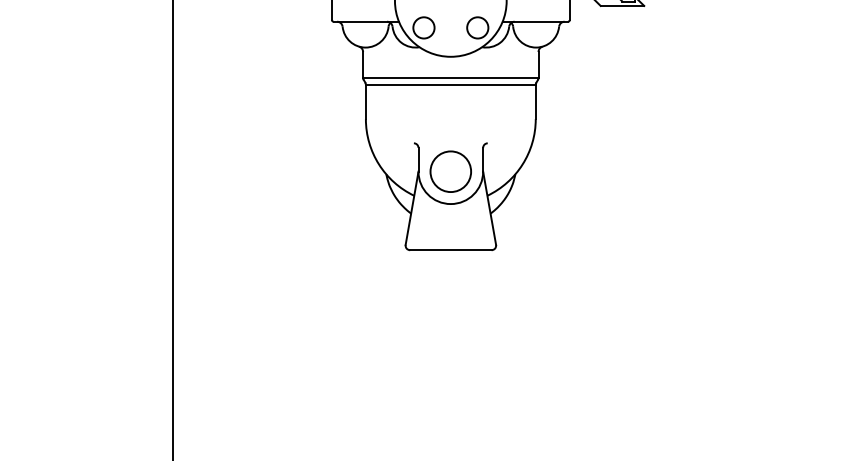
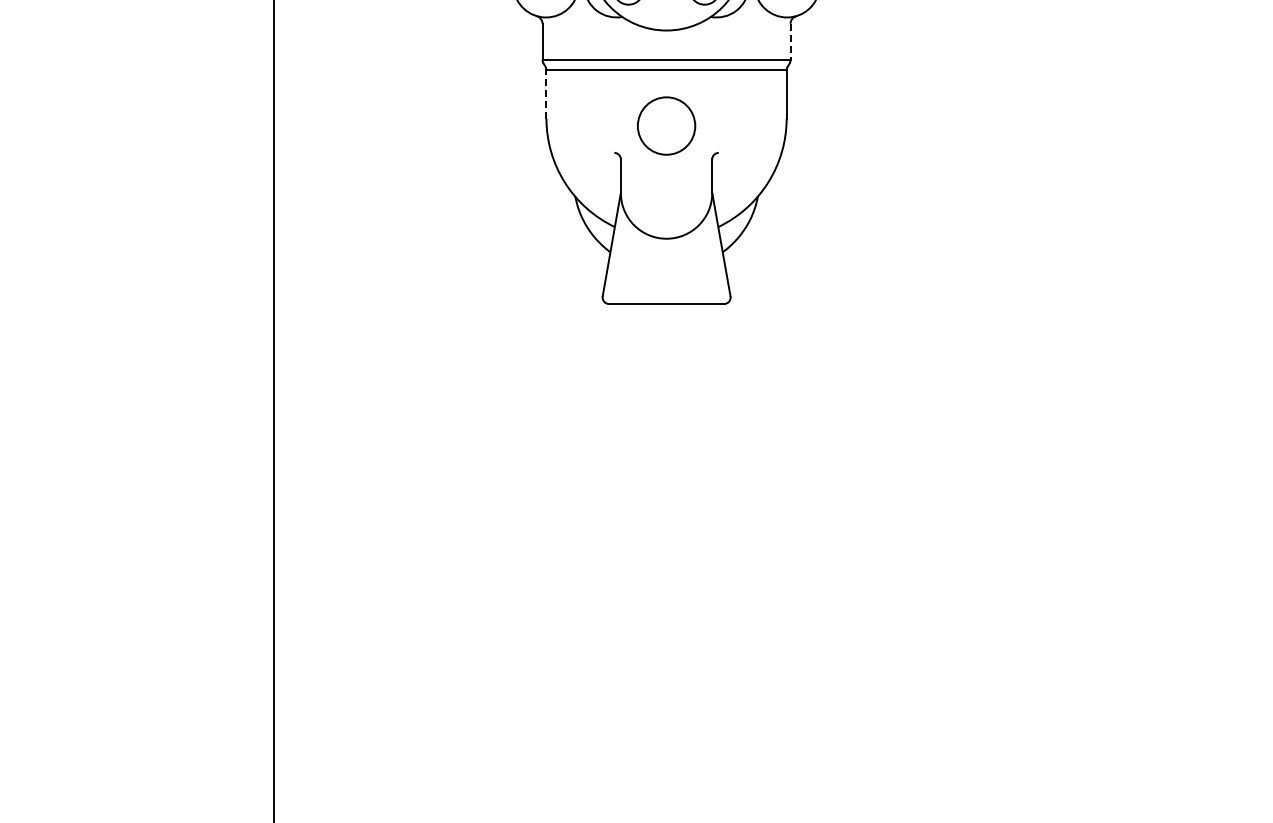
line: (538, 65) -> (790, 42), solid -> dashed
line: (365, 102) -> (546, 94), solid -> dashed
circle: (450, 171) -> (666, 125), moved

